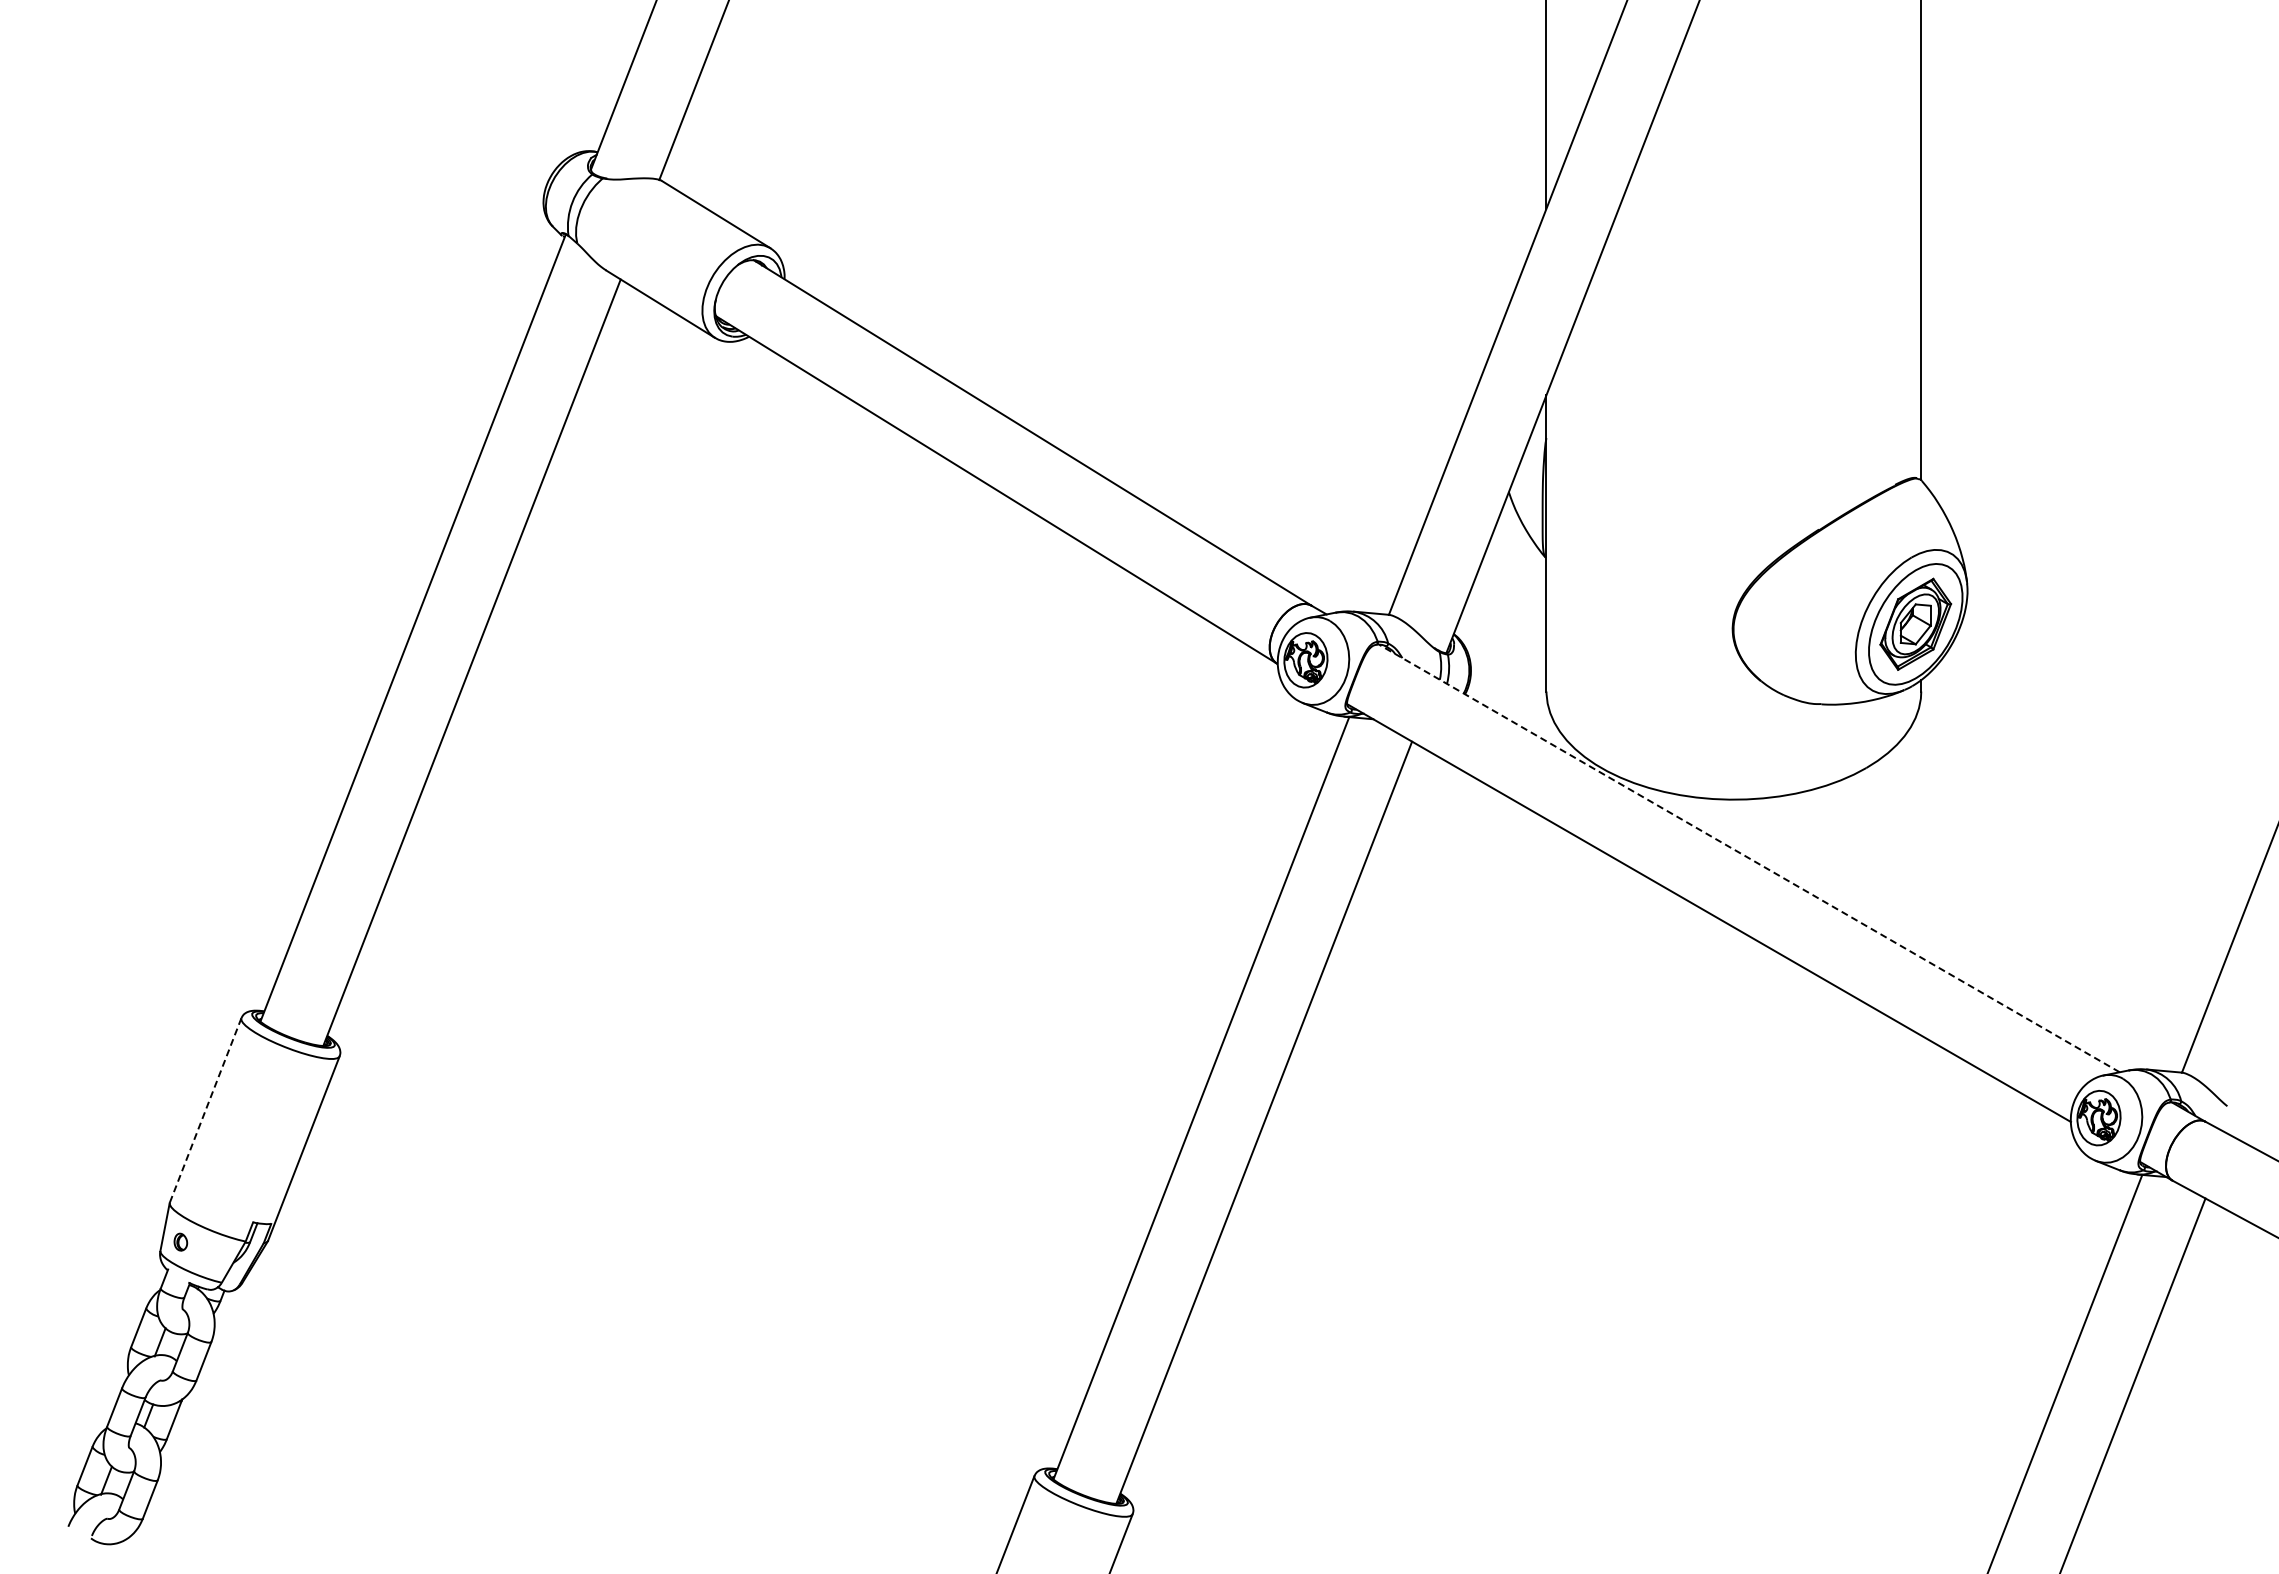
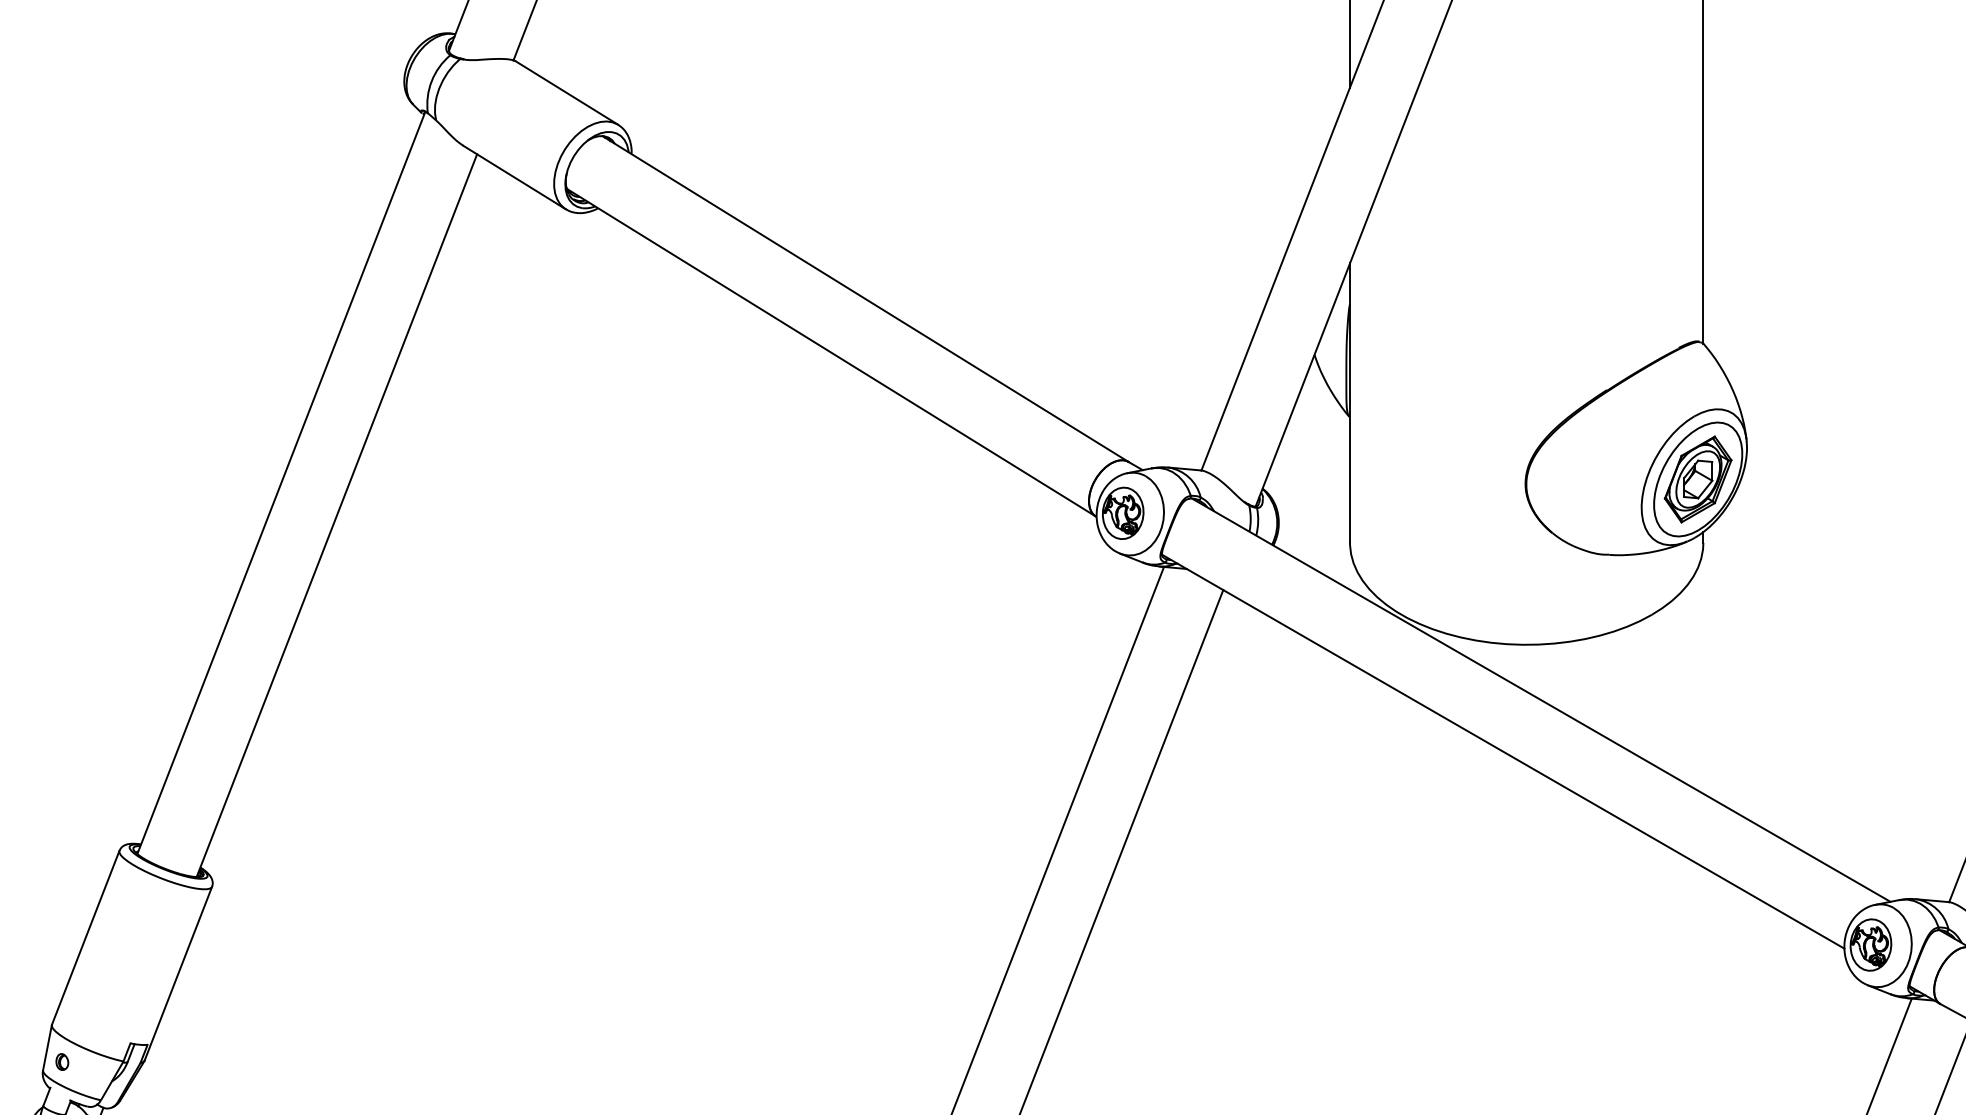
line: (1749, 858) -> (1541, 700), dashed -> solid
line: (205, 1110) -> (85, 937), dashed -> solid

